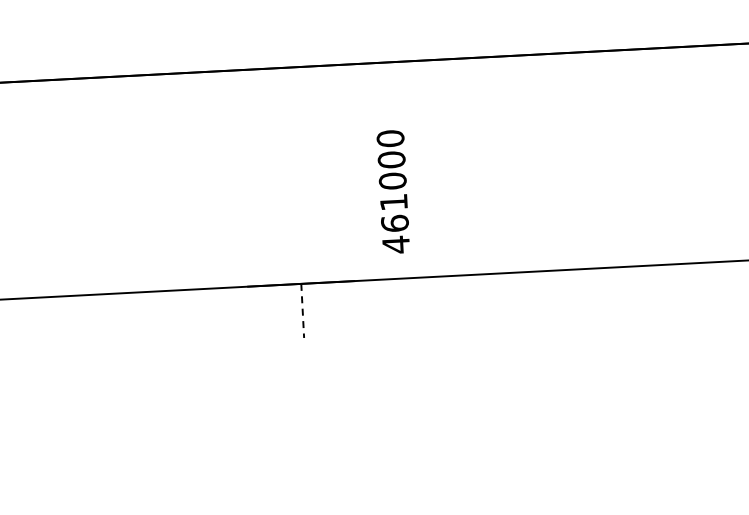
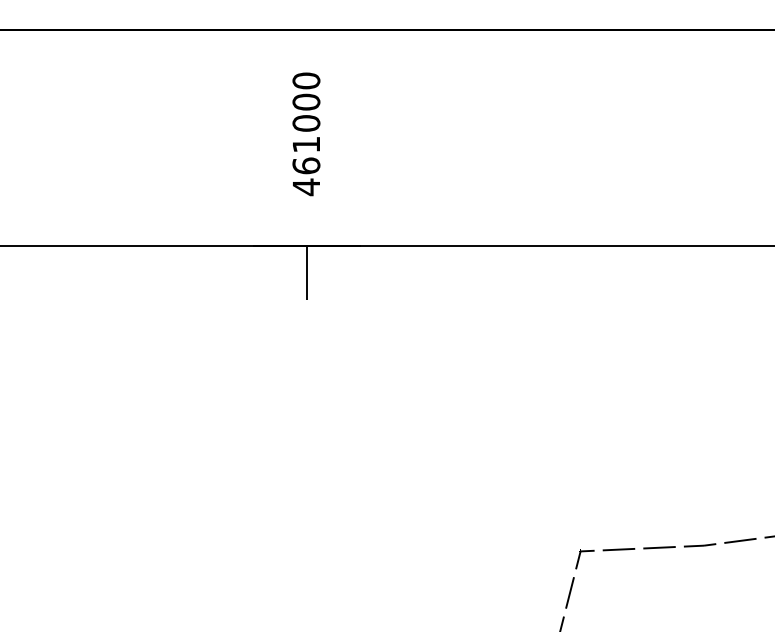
text: (393, 192) -> (306, 134), moved
line: (302, 311) -> (306, 273), dashed -> solid

